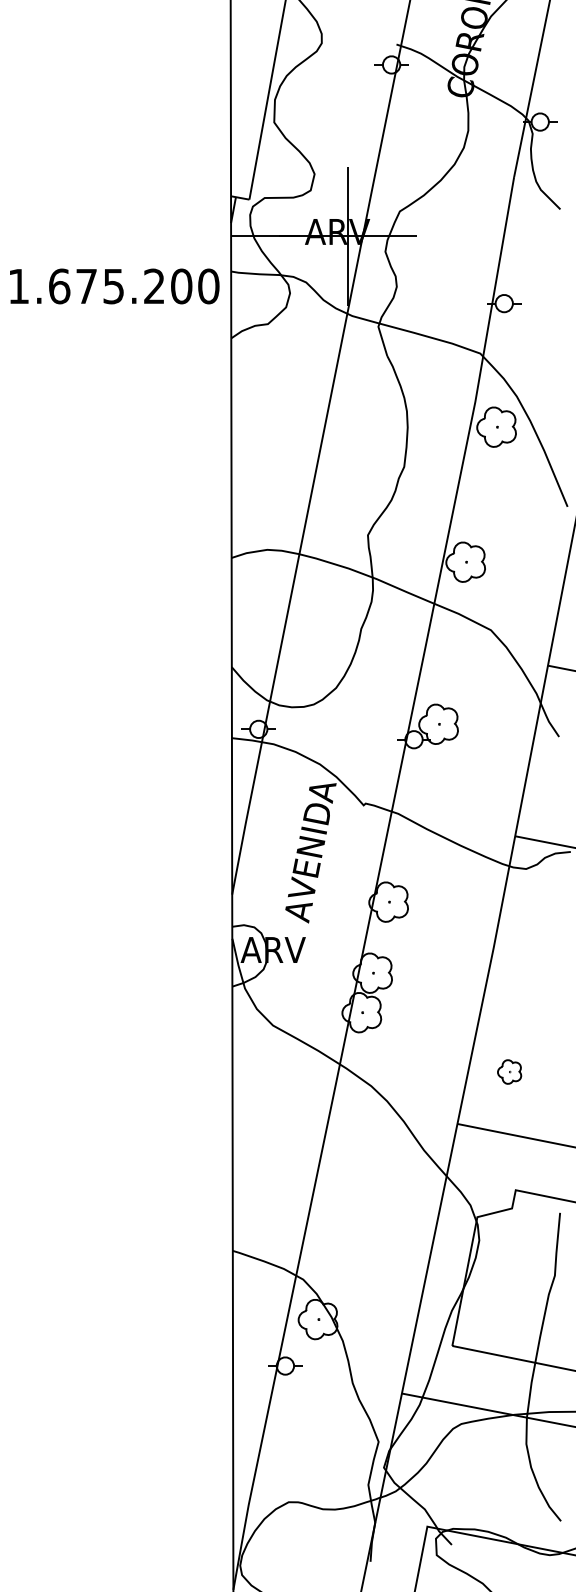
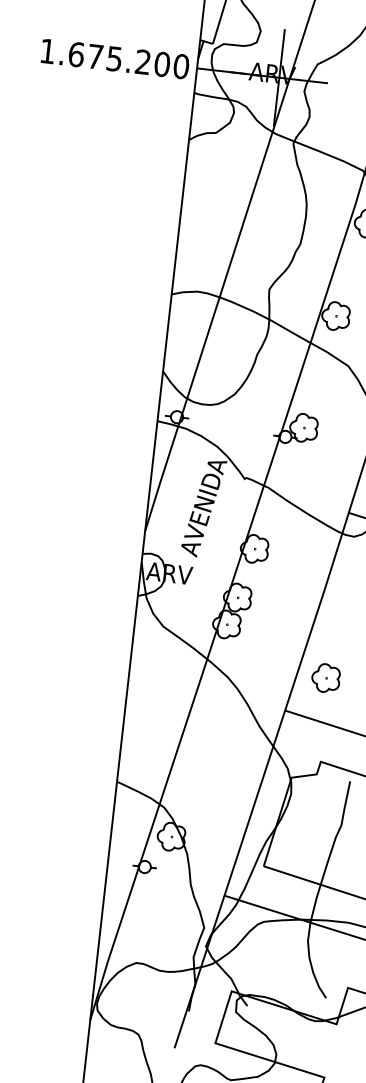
text: (114, 286) -> (115, 59), moved
part: (509, 1071) -> (325, 677), size x1.67

